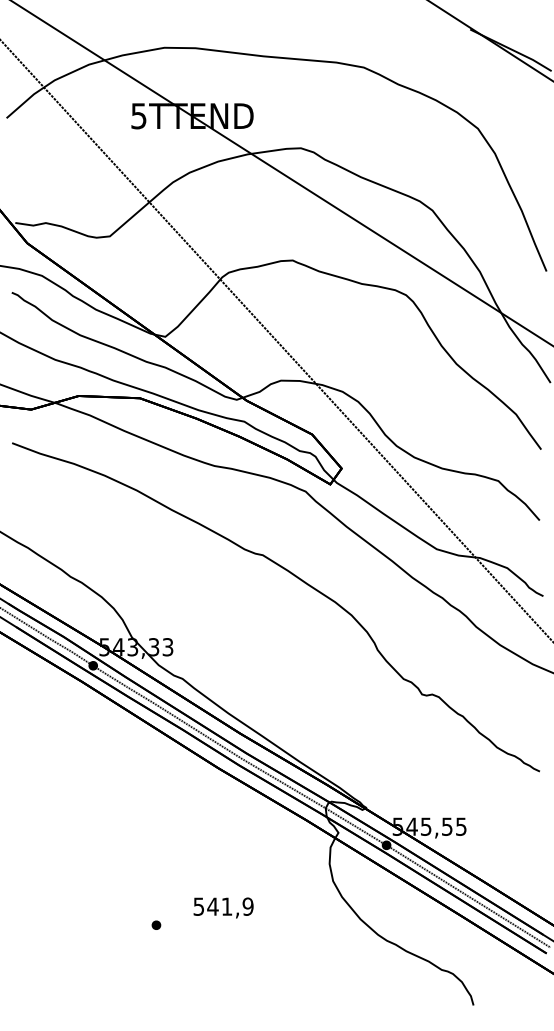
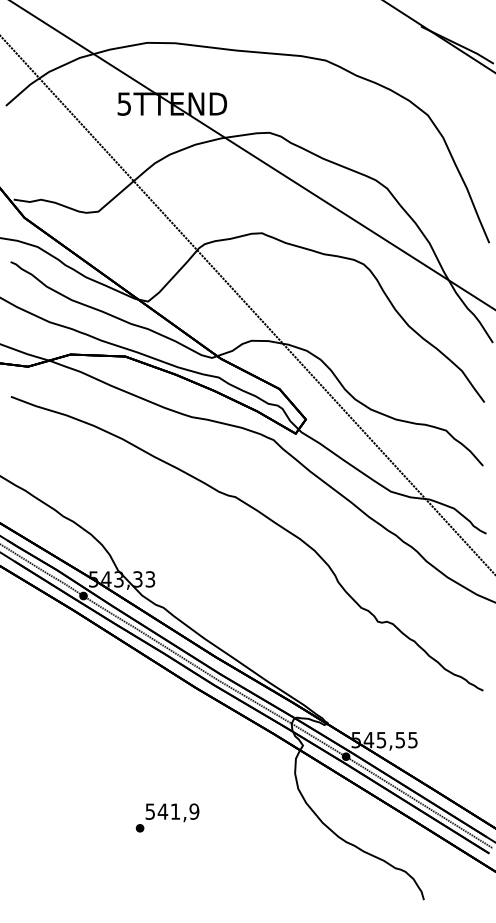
text: (223, 907) -> (172, 812), moved

